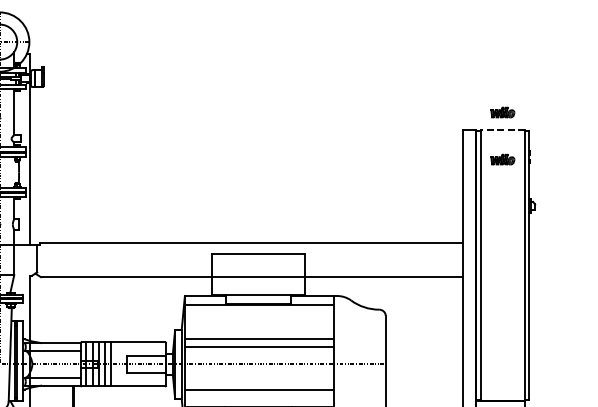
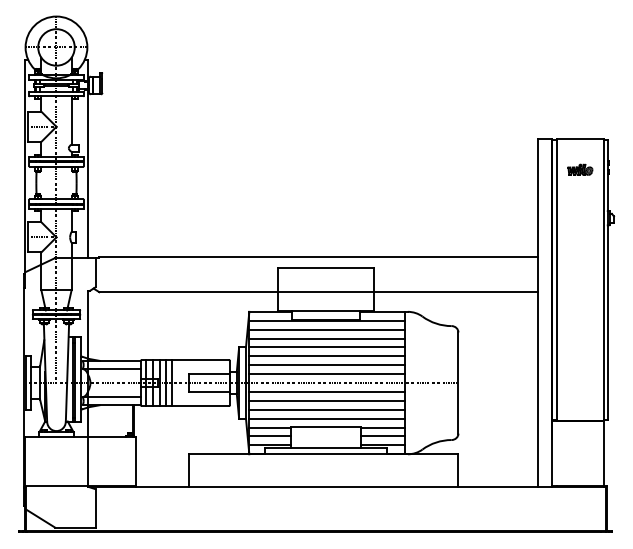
part: (502, 112) -> (580, 120), removed
line: (501, 130) -> (579, 139), dashed -> solid
line: (259, 312) -> (326, 329), added
line: (259, 321) -> (326, 338), added
line: (259, 330) -> (326, 347), added
line: (259, 356) -> (326, 374), added
line: (259, 372) -> (326, 391), added
line: (259, 381) -> (326, 400), added
line: (259, 398) -> (326, 418), added

